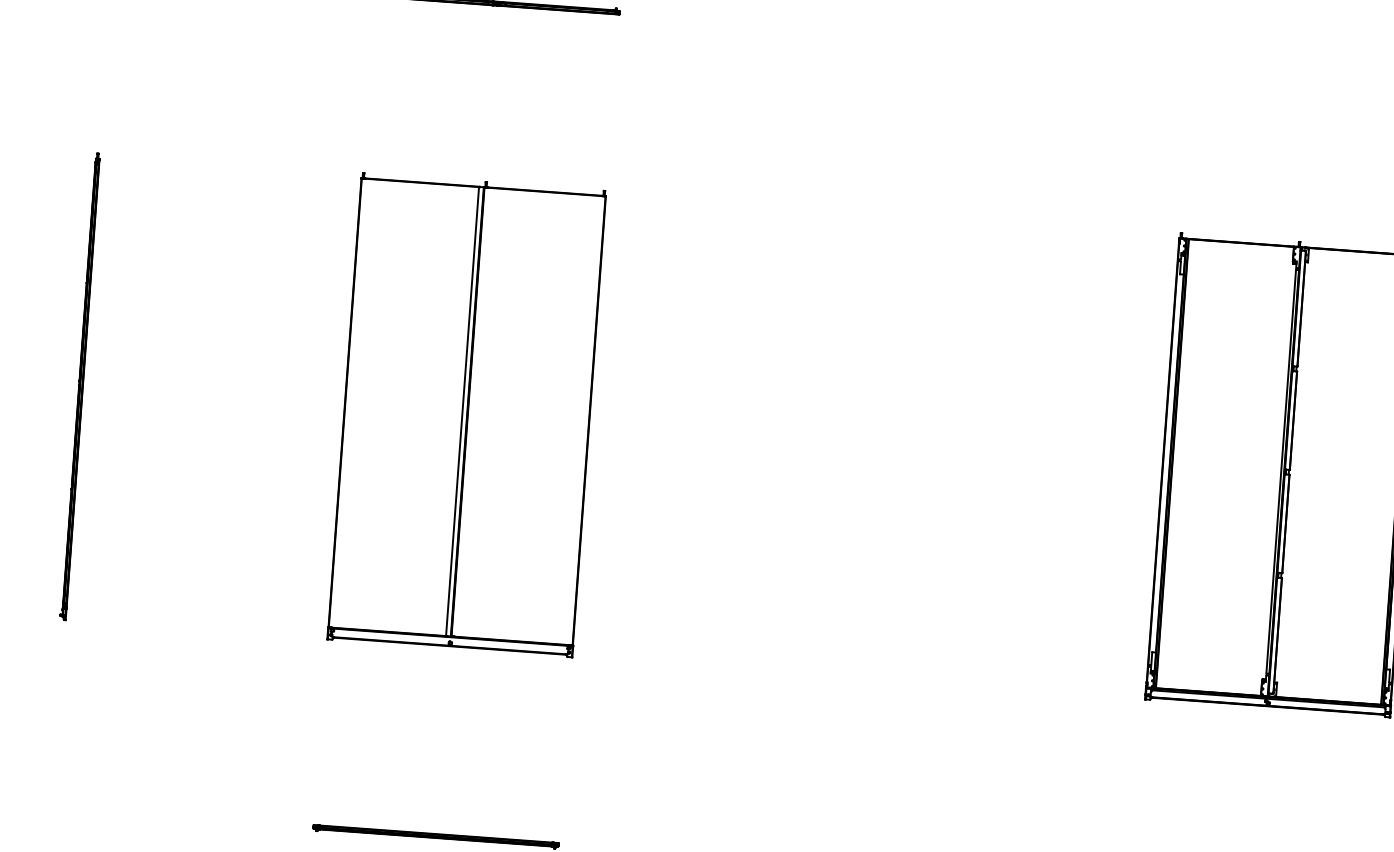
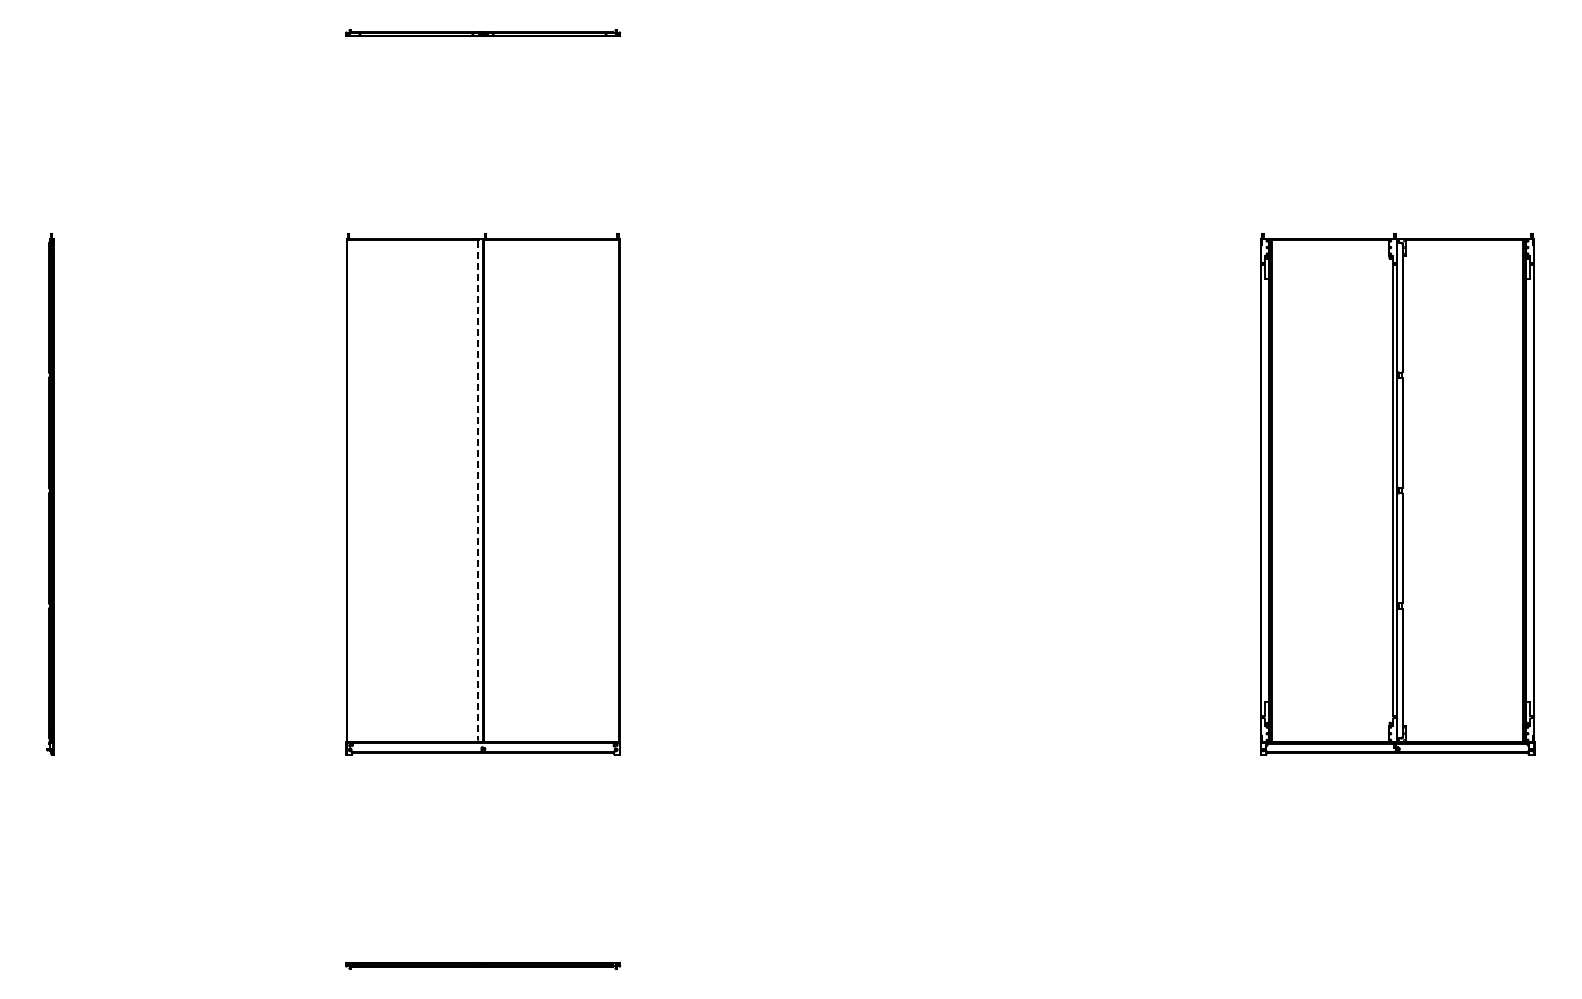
line: (462, 411) -> (477, 490), solid -> dashed

